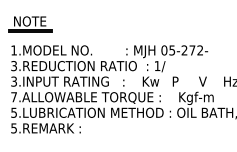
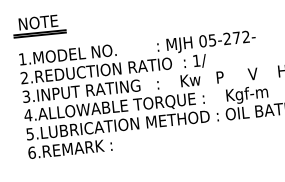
text: (13, 66) -> (23, 78), 3.REDUCTION -> 2.REDUCTION
text: (13, 97) -> (27, 115), 7.ALLOWABLE -> 4.ALLOWABLE
text: (14, 128) -> (32, 152), 5.REMARK -> 6.REMARK

